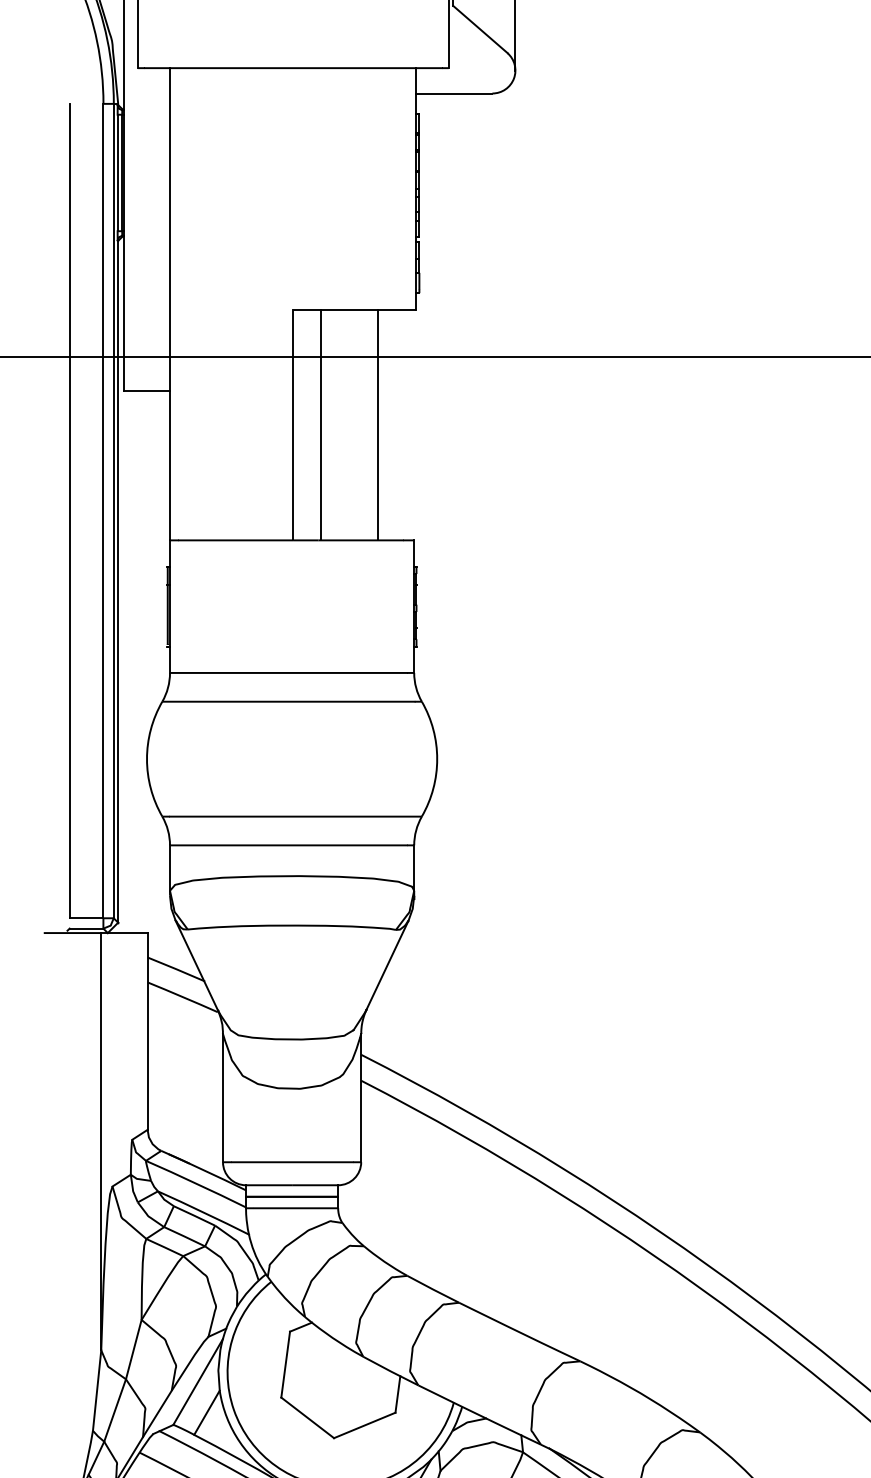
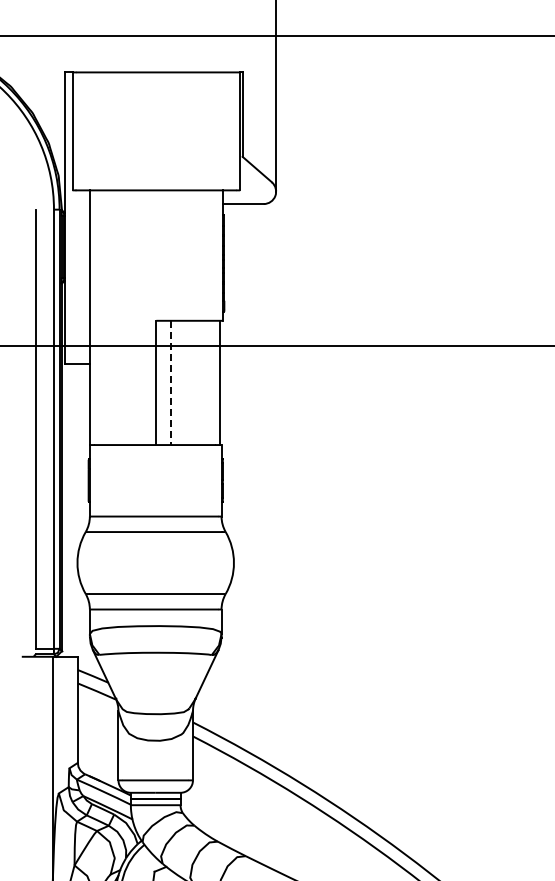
line: (378, 424) -> (220, 382), moved
line: (321, 426) -> (171, 383), solid -> dashed

